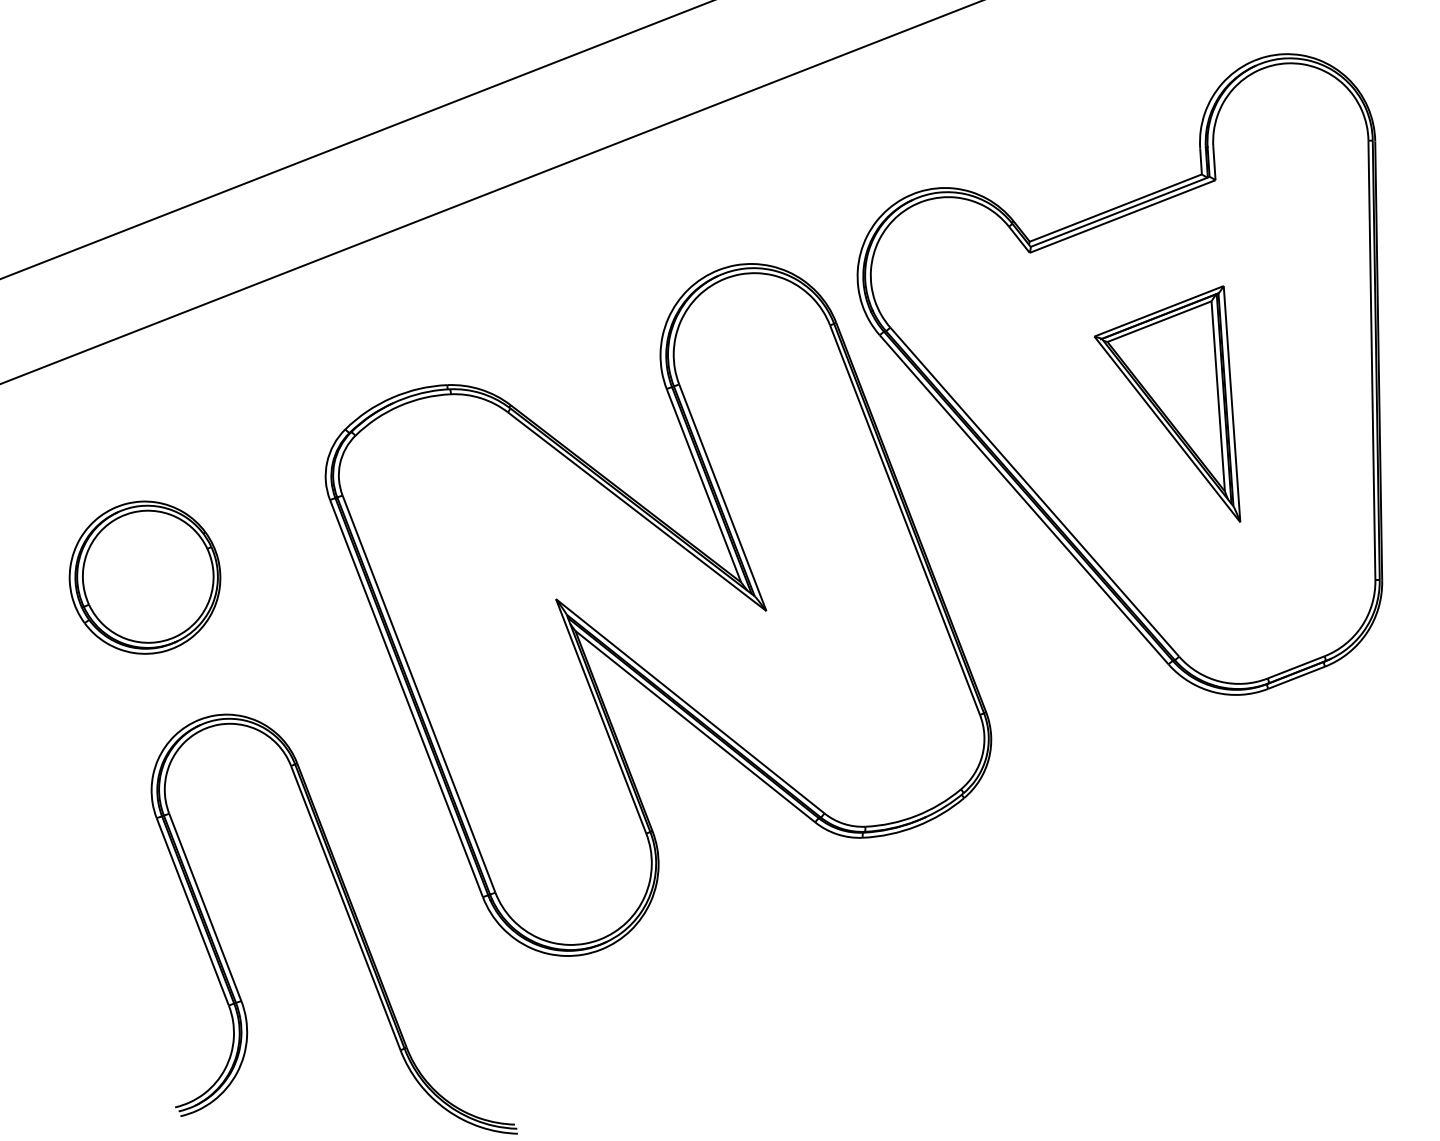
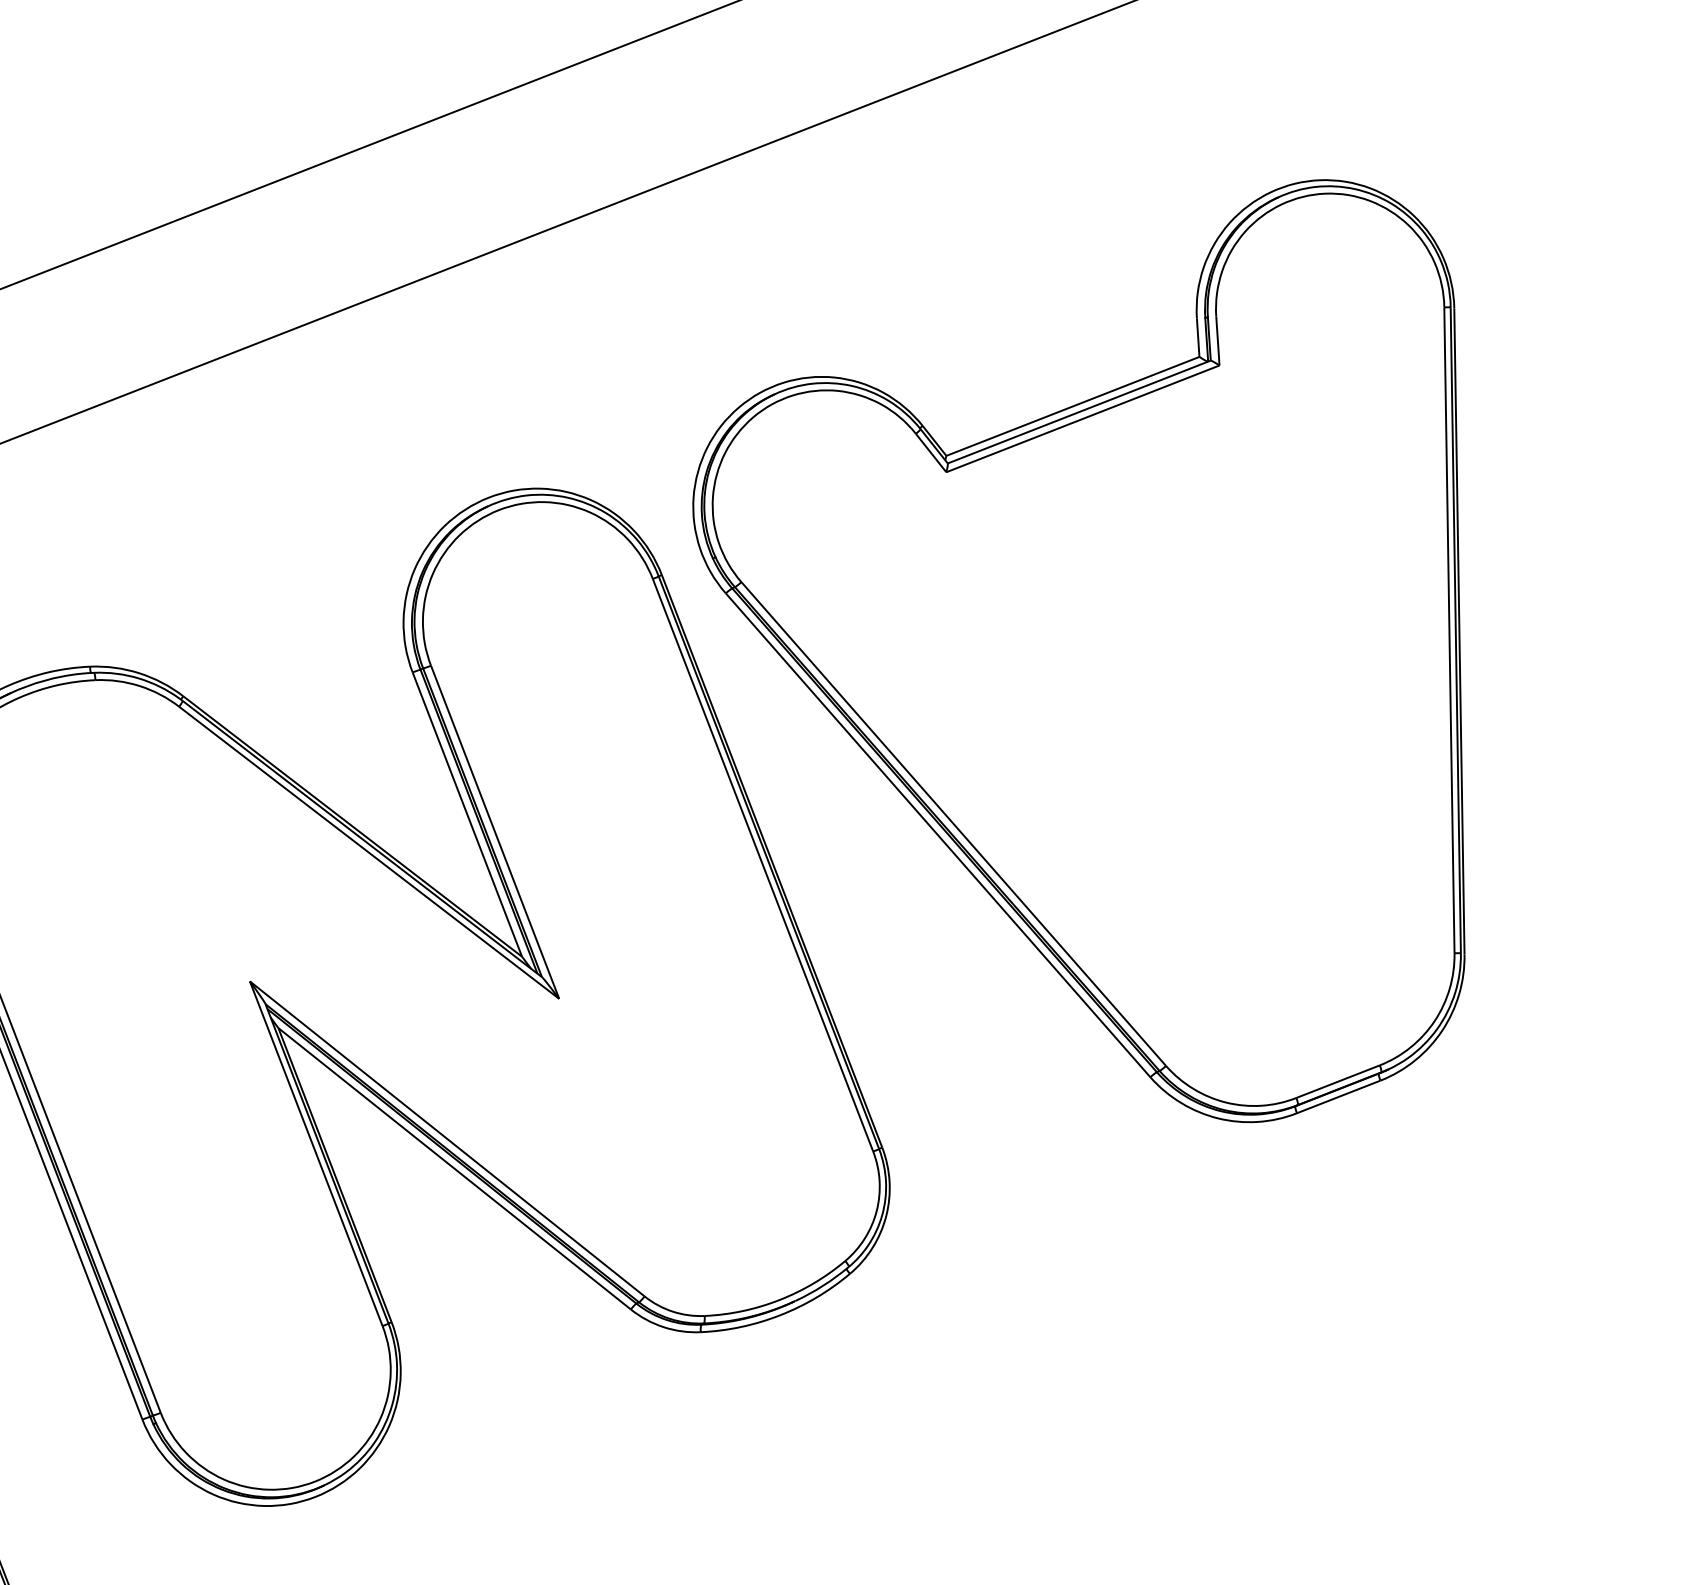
part: (1167, 403) -> (1148, 693), removed

